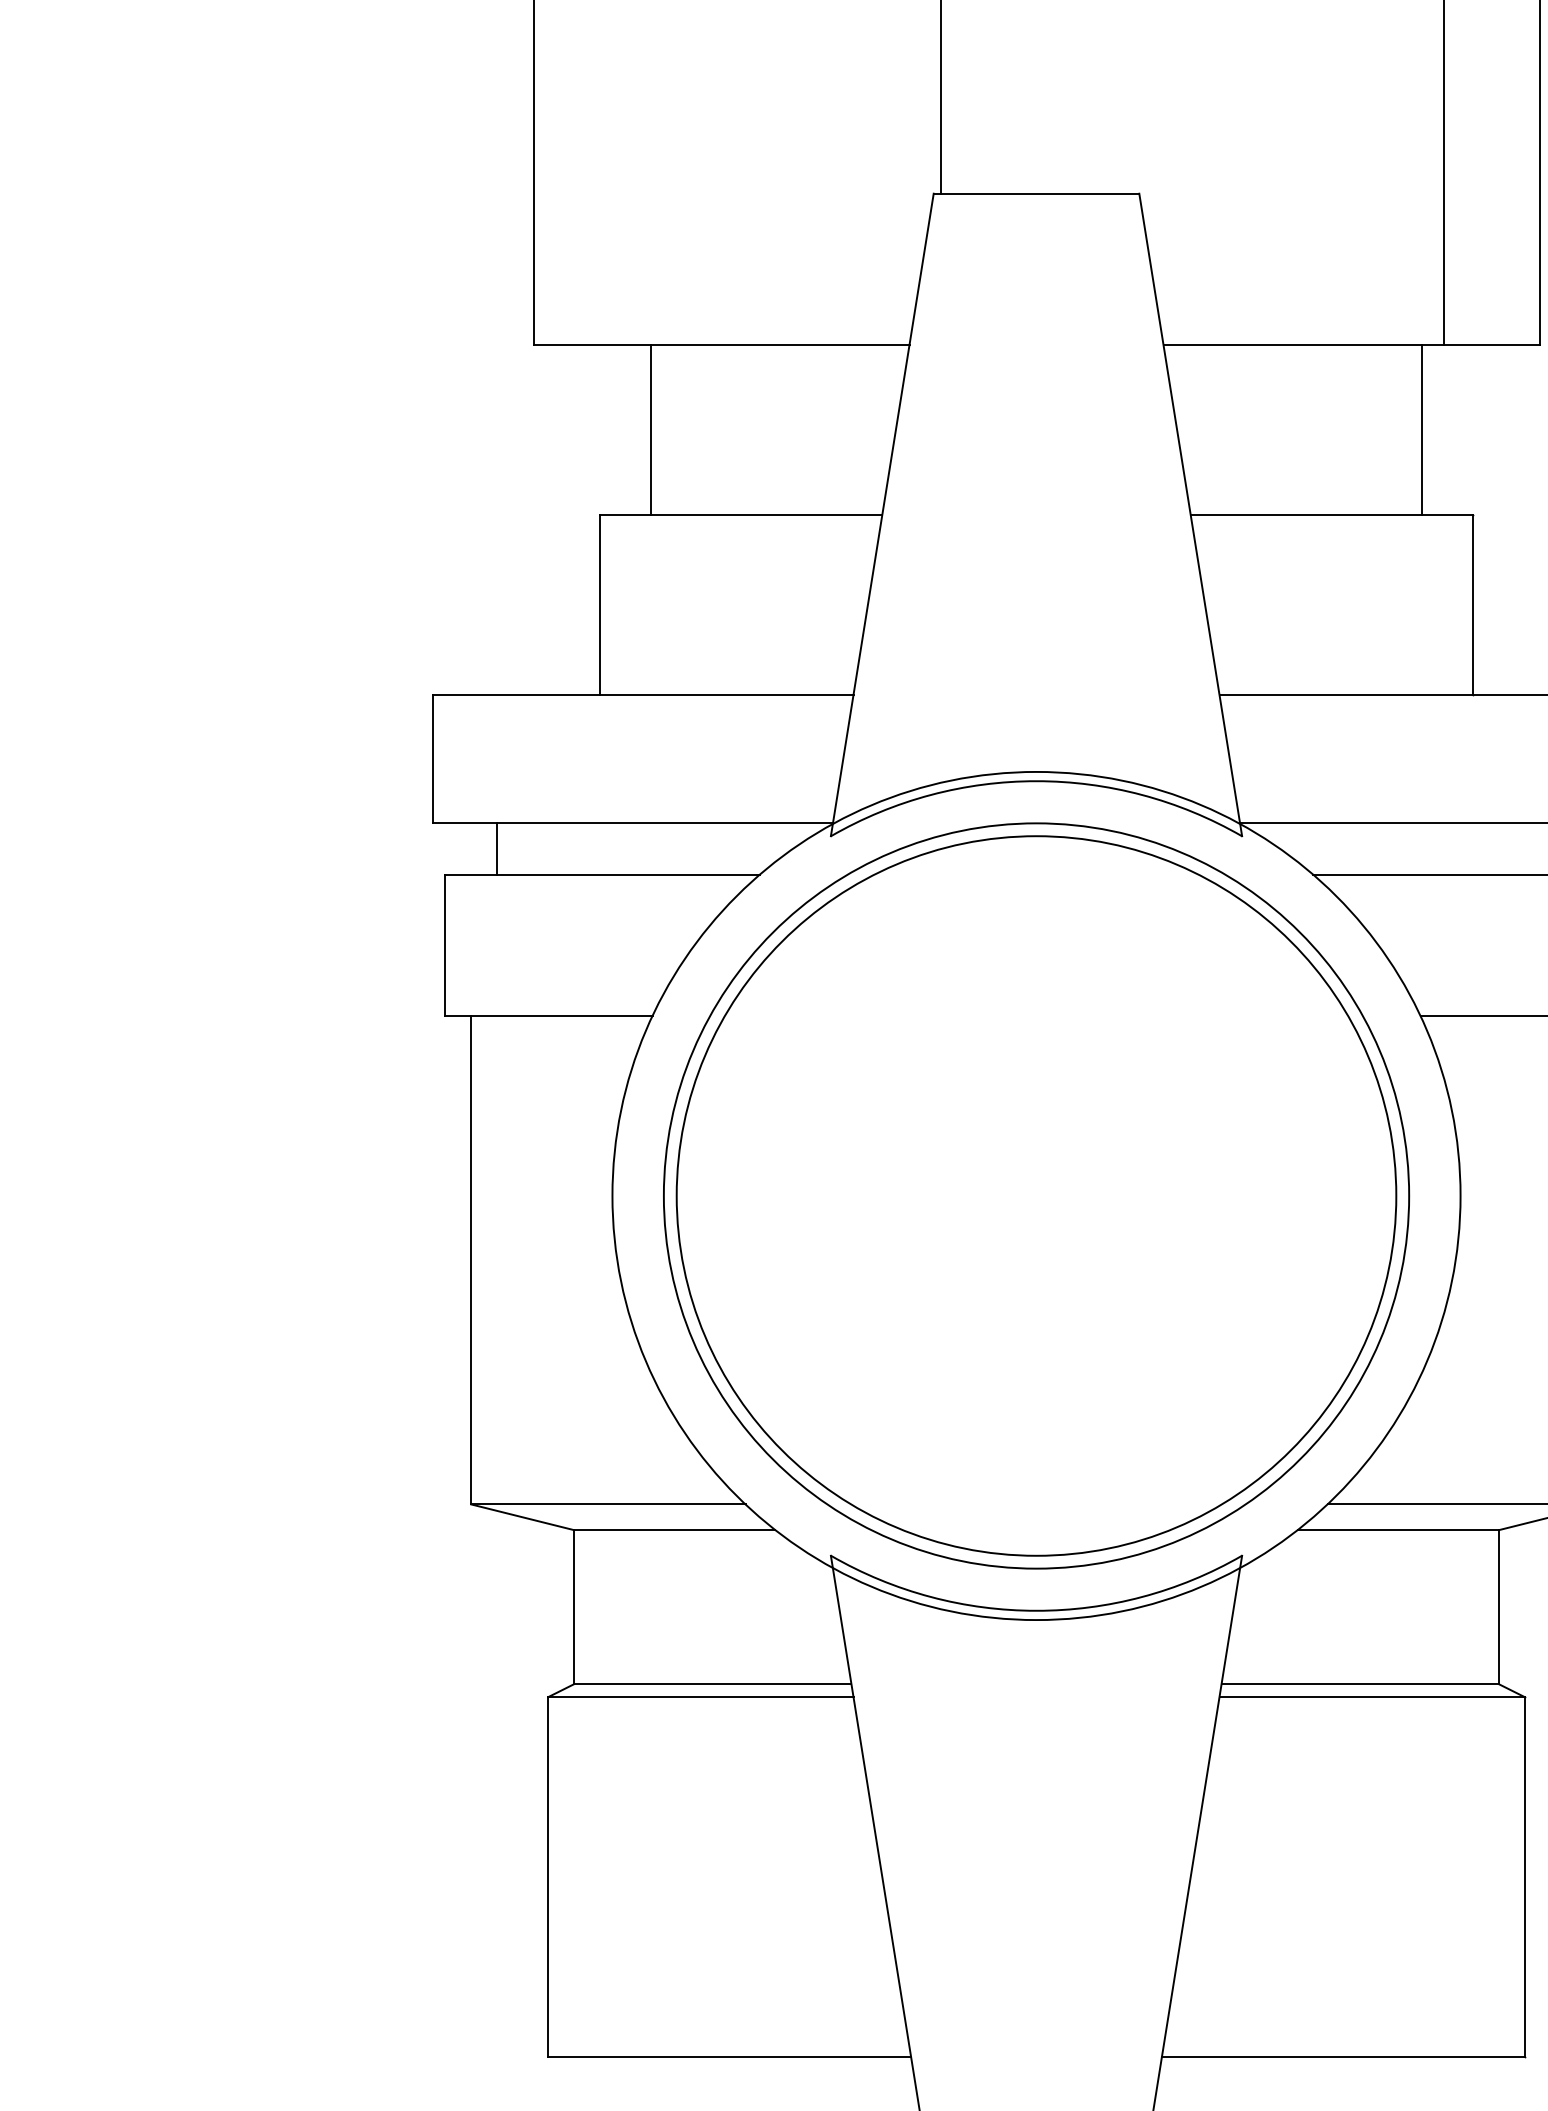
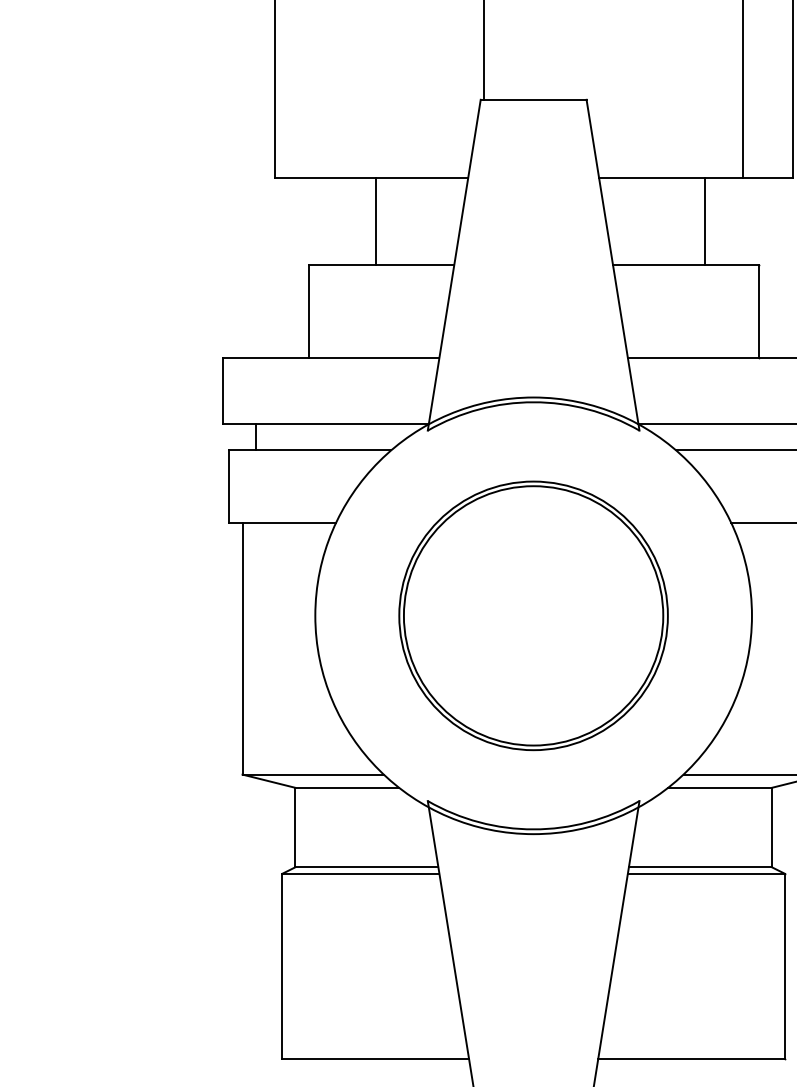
line: (651, 430) -> (376, 221), moved
line: (1422, 430) -> (705, 221), moved
part: (1036, 1195) -> (533, 615), size x0.7

